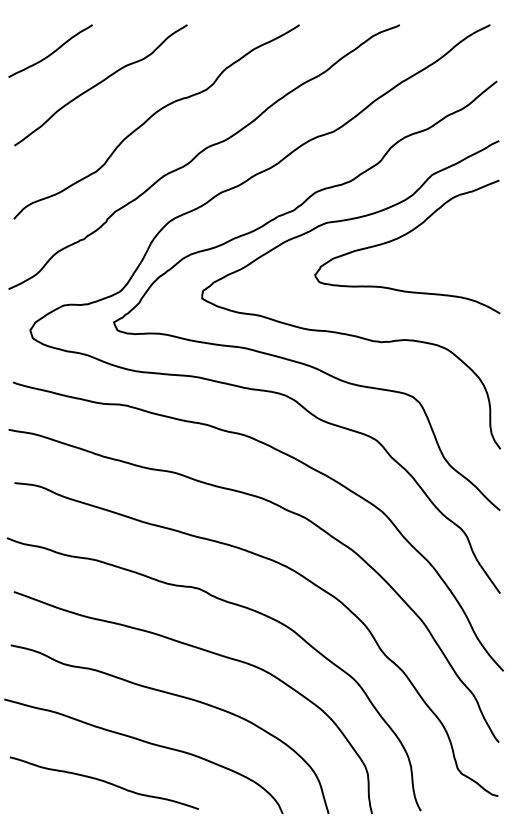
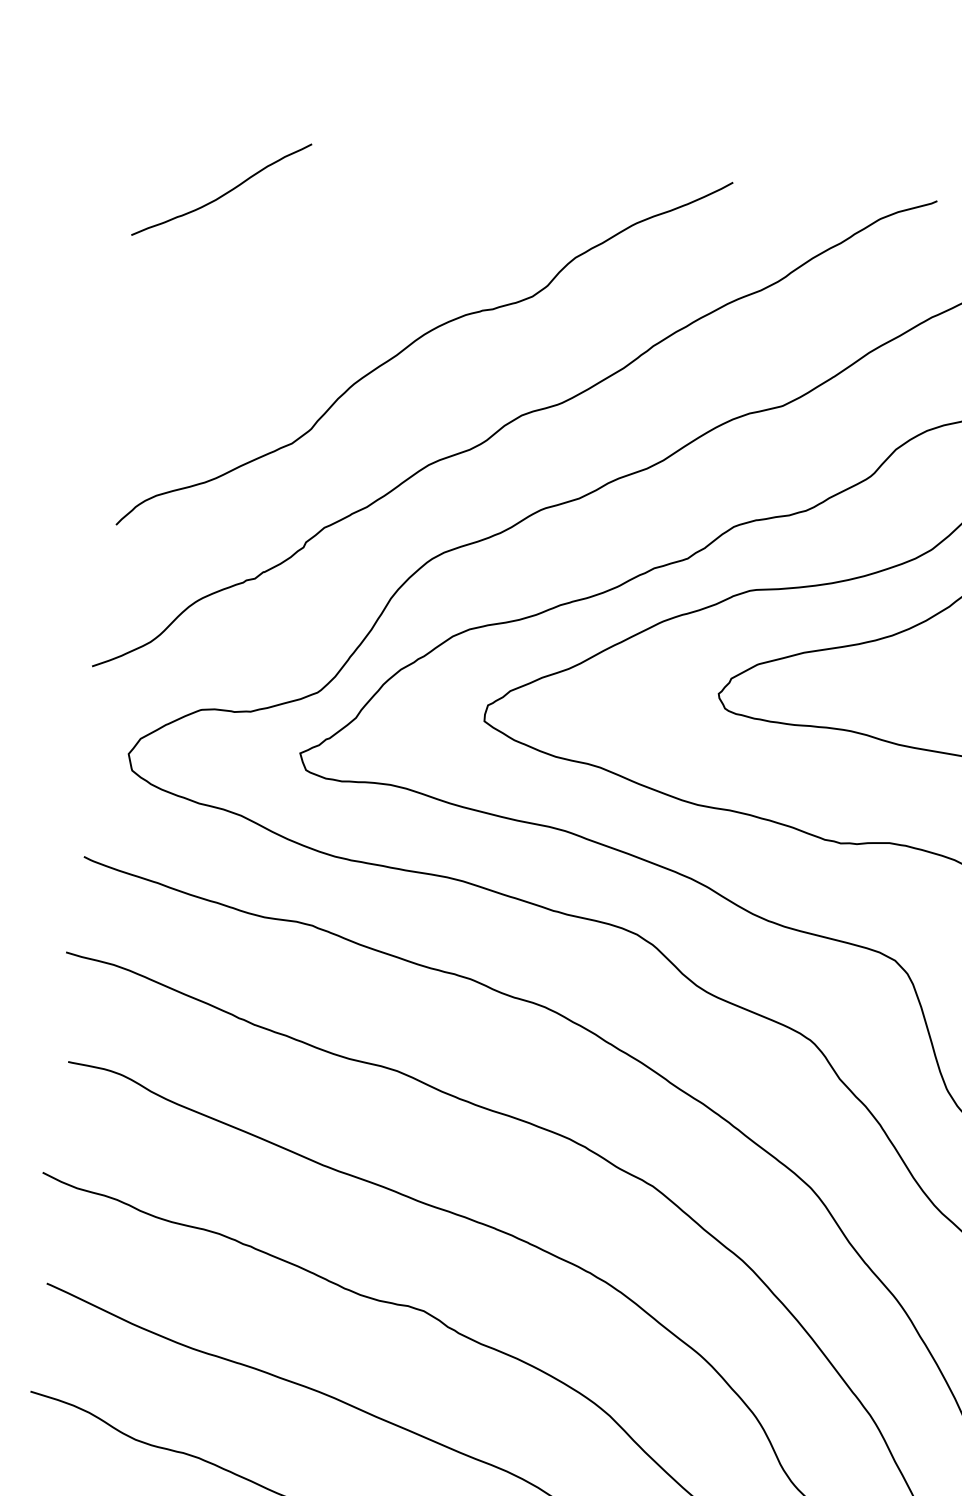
curve: (99, 84) -> (315, 266), removed

